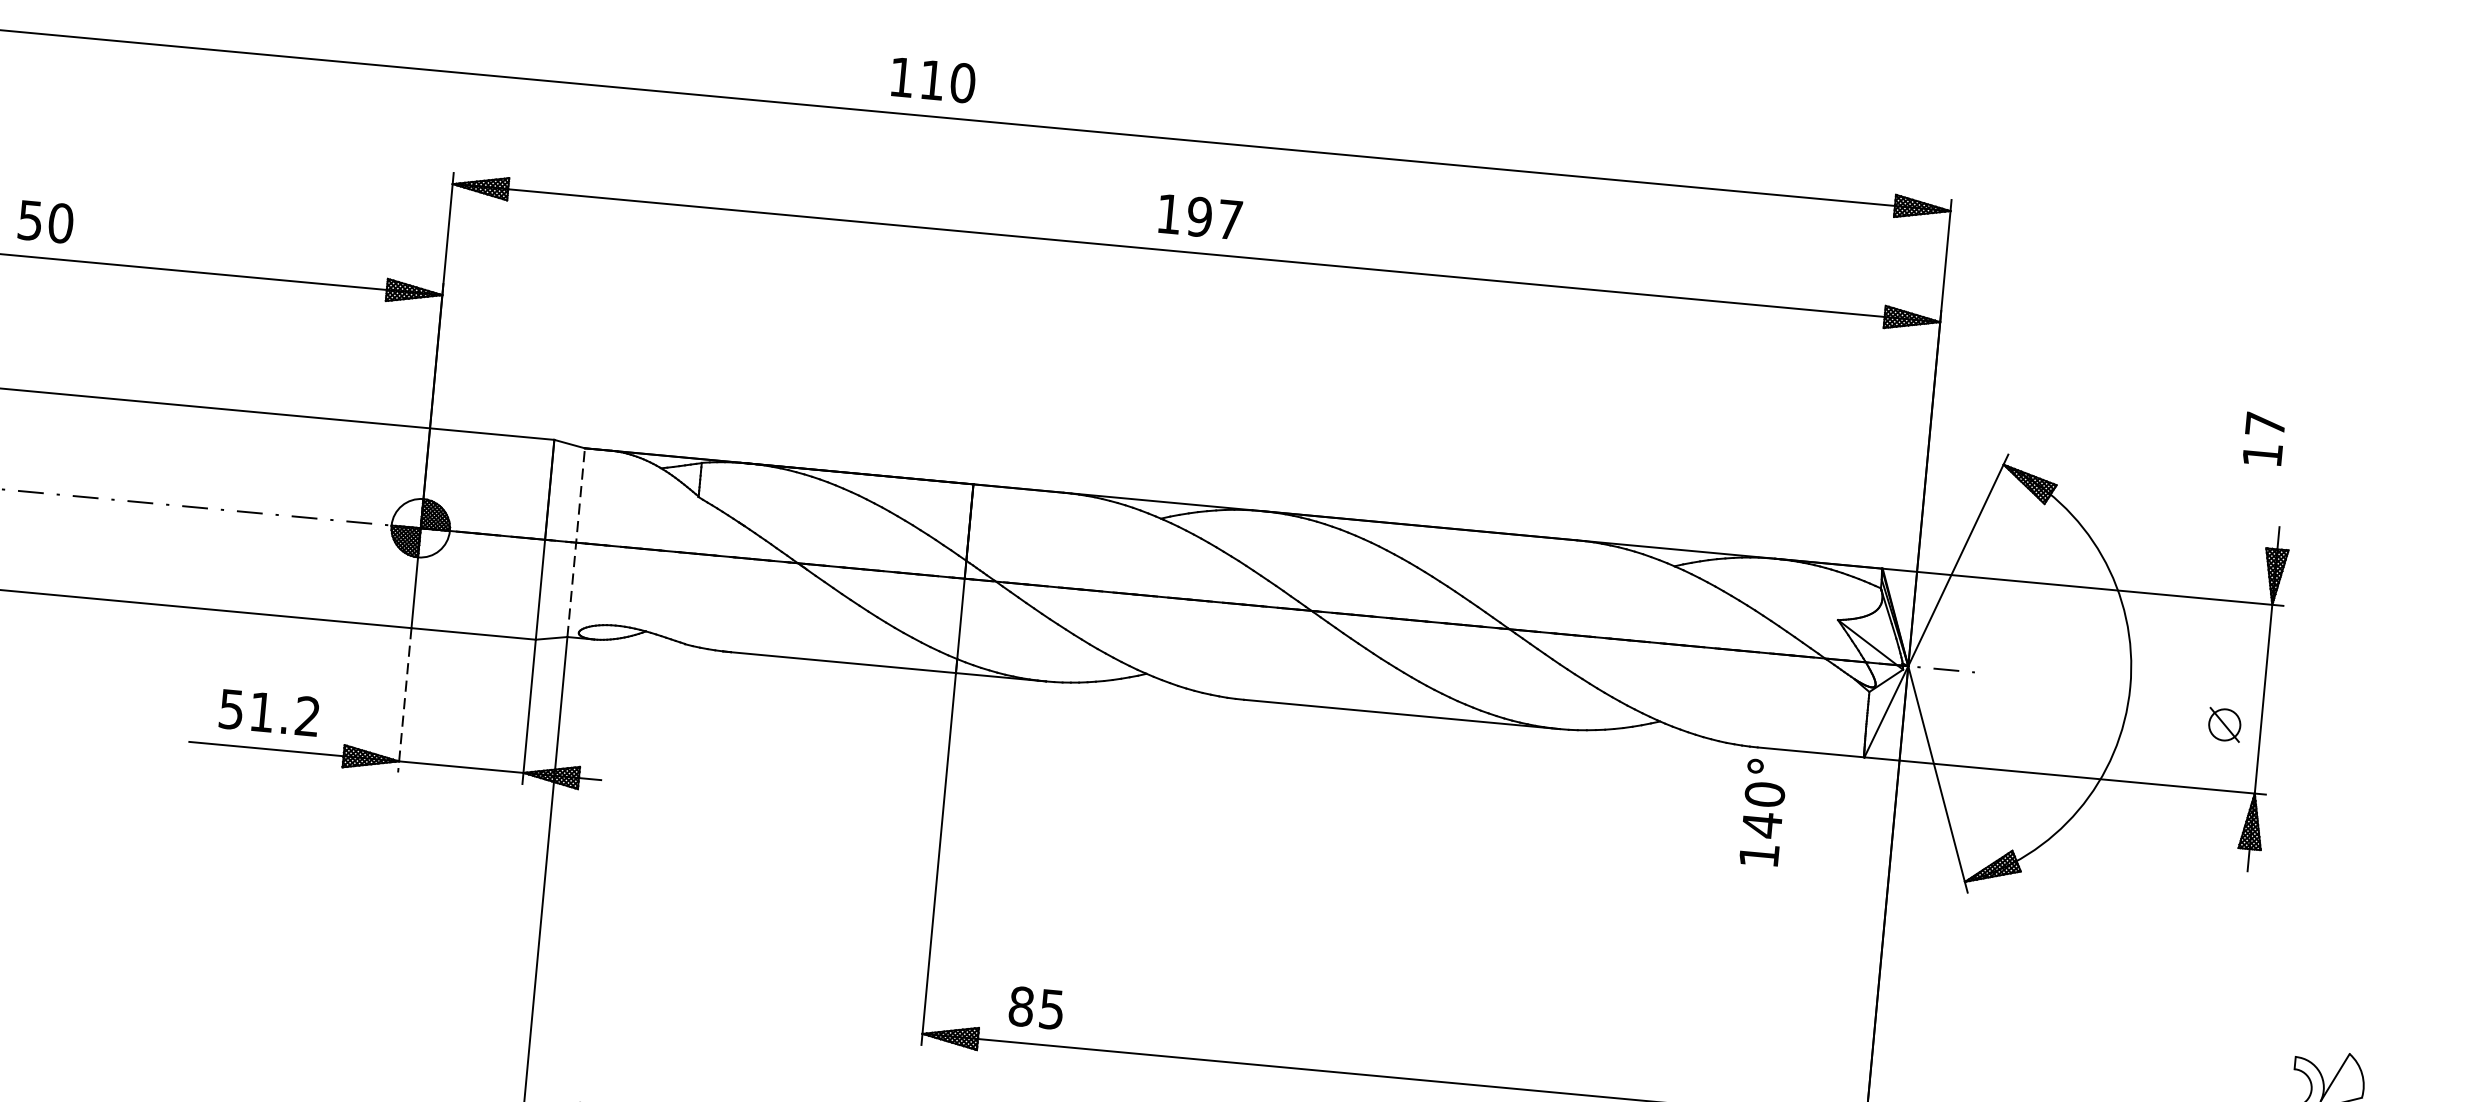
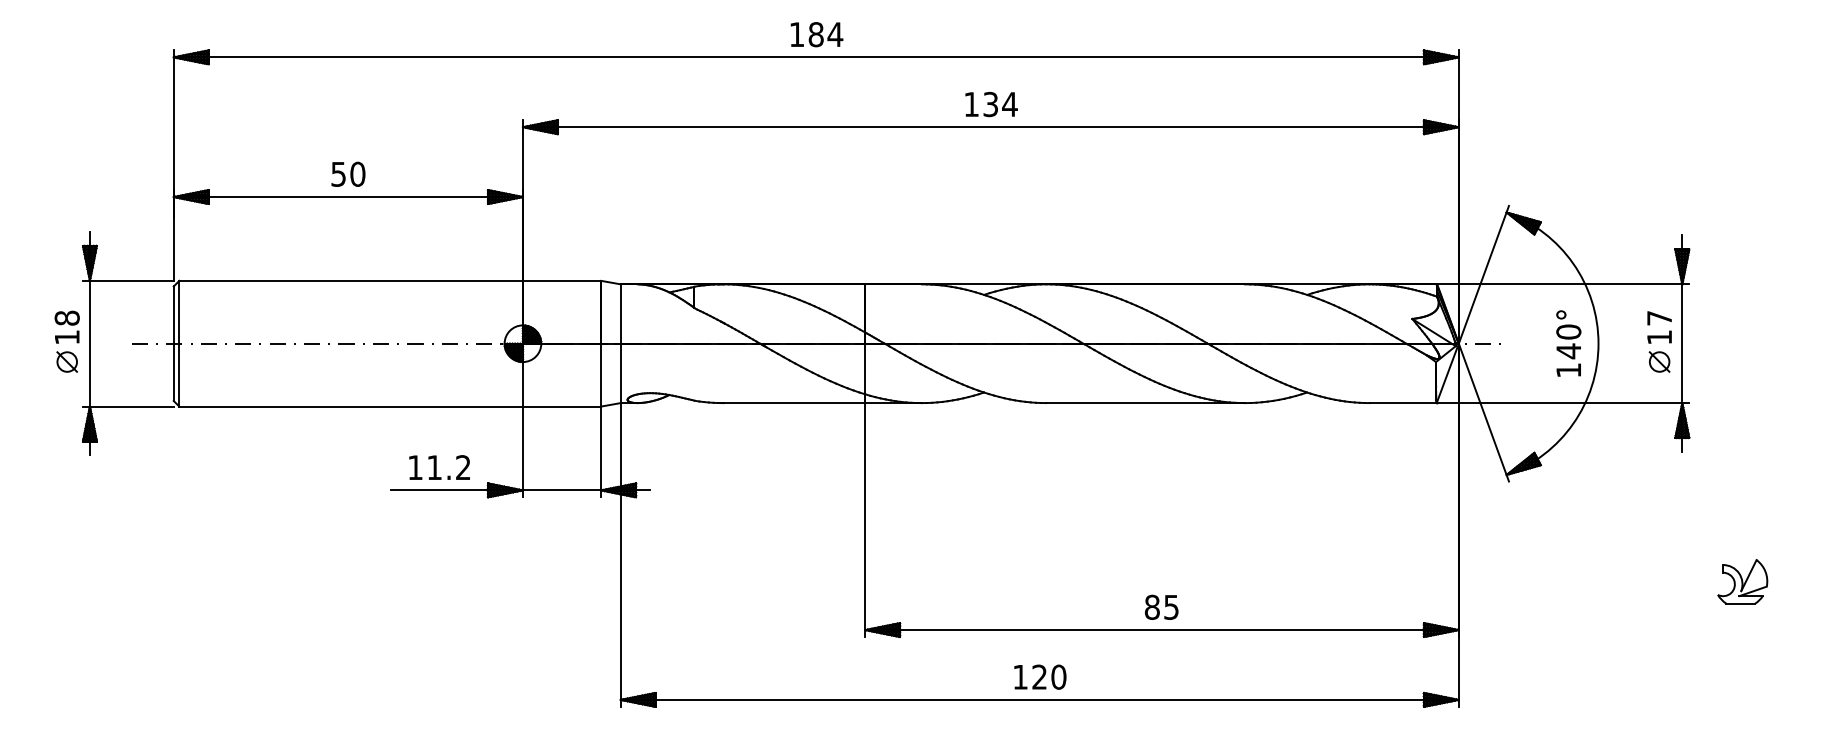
text: (947, 81) -> (825, 34), 110 -> 184
text: (1215, 218) -> (1000, 104), 197 -> 134
text: (46, 220) -> (348, 173), moved
text: (2263, 439) -> (1659, 327), moved
line: (575, 542) -> (620, 343), dashed -> solid
line: (404, 701) -> (522, 452), dashed -> solid
text: (231, 709) -> (415, 467), 51.2 -> 11.2
text: (1762, 812) -> (1568, 343), moved
text: (1036, 1006) -> (1161, 606), moved

